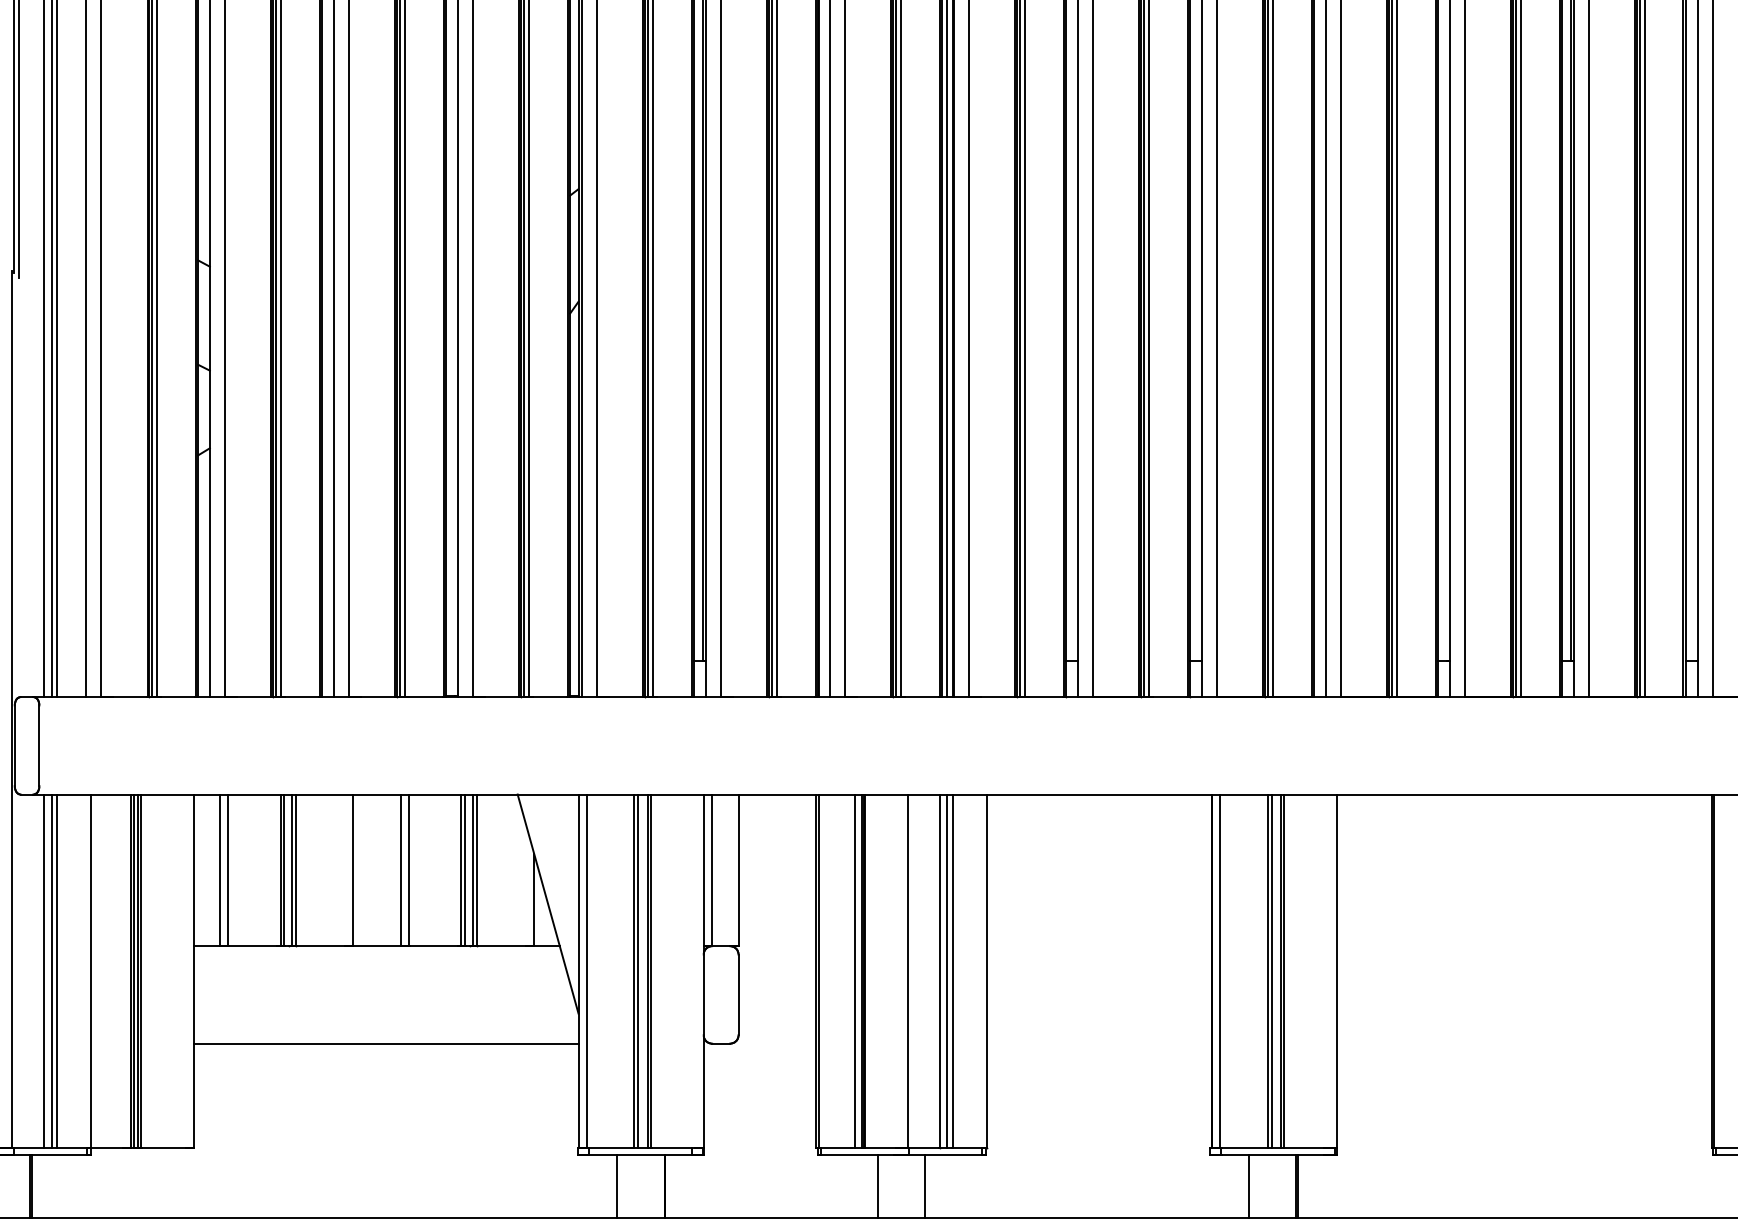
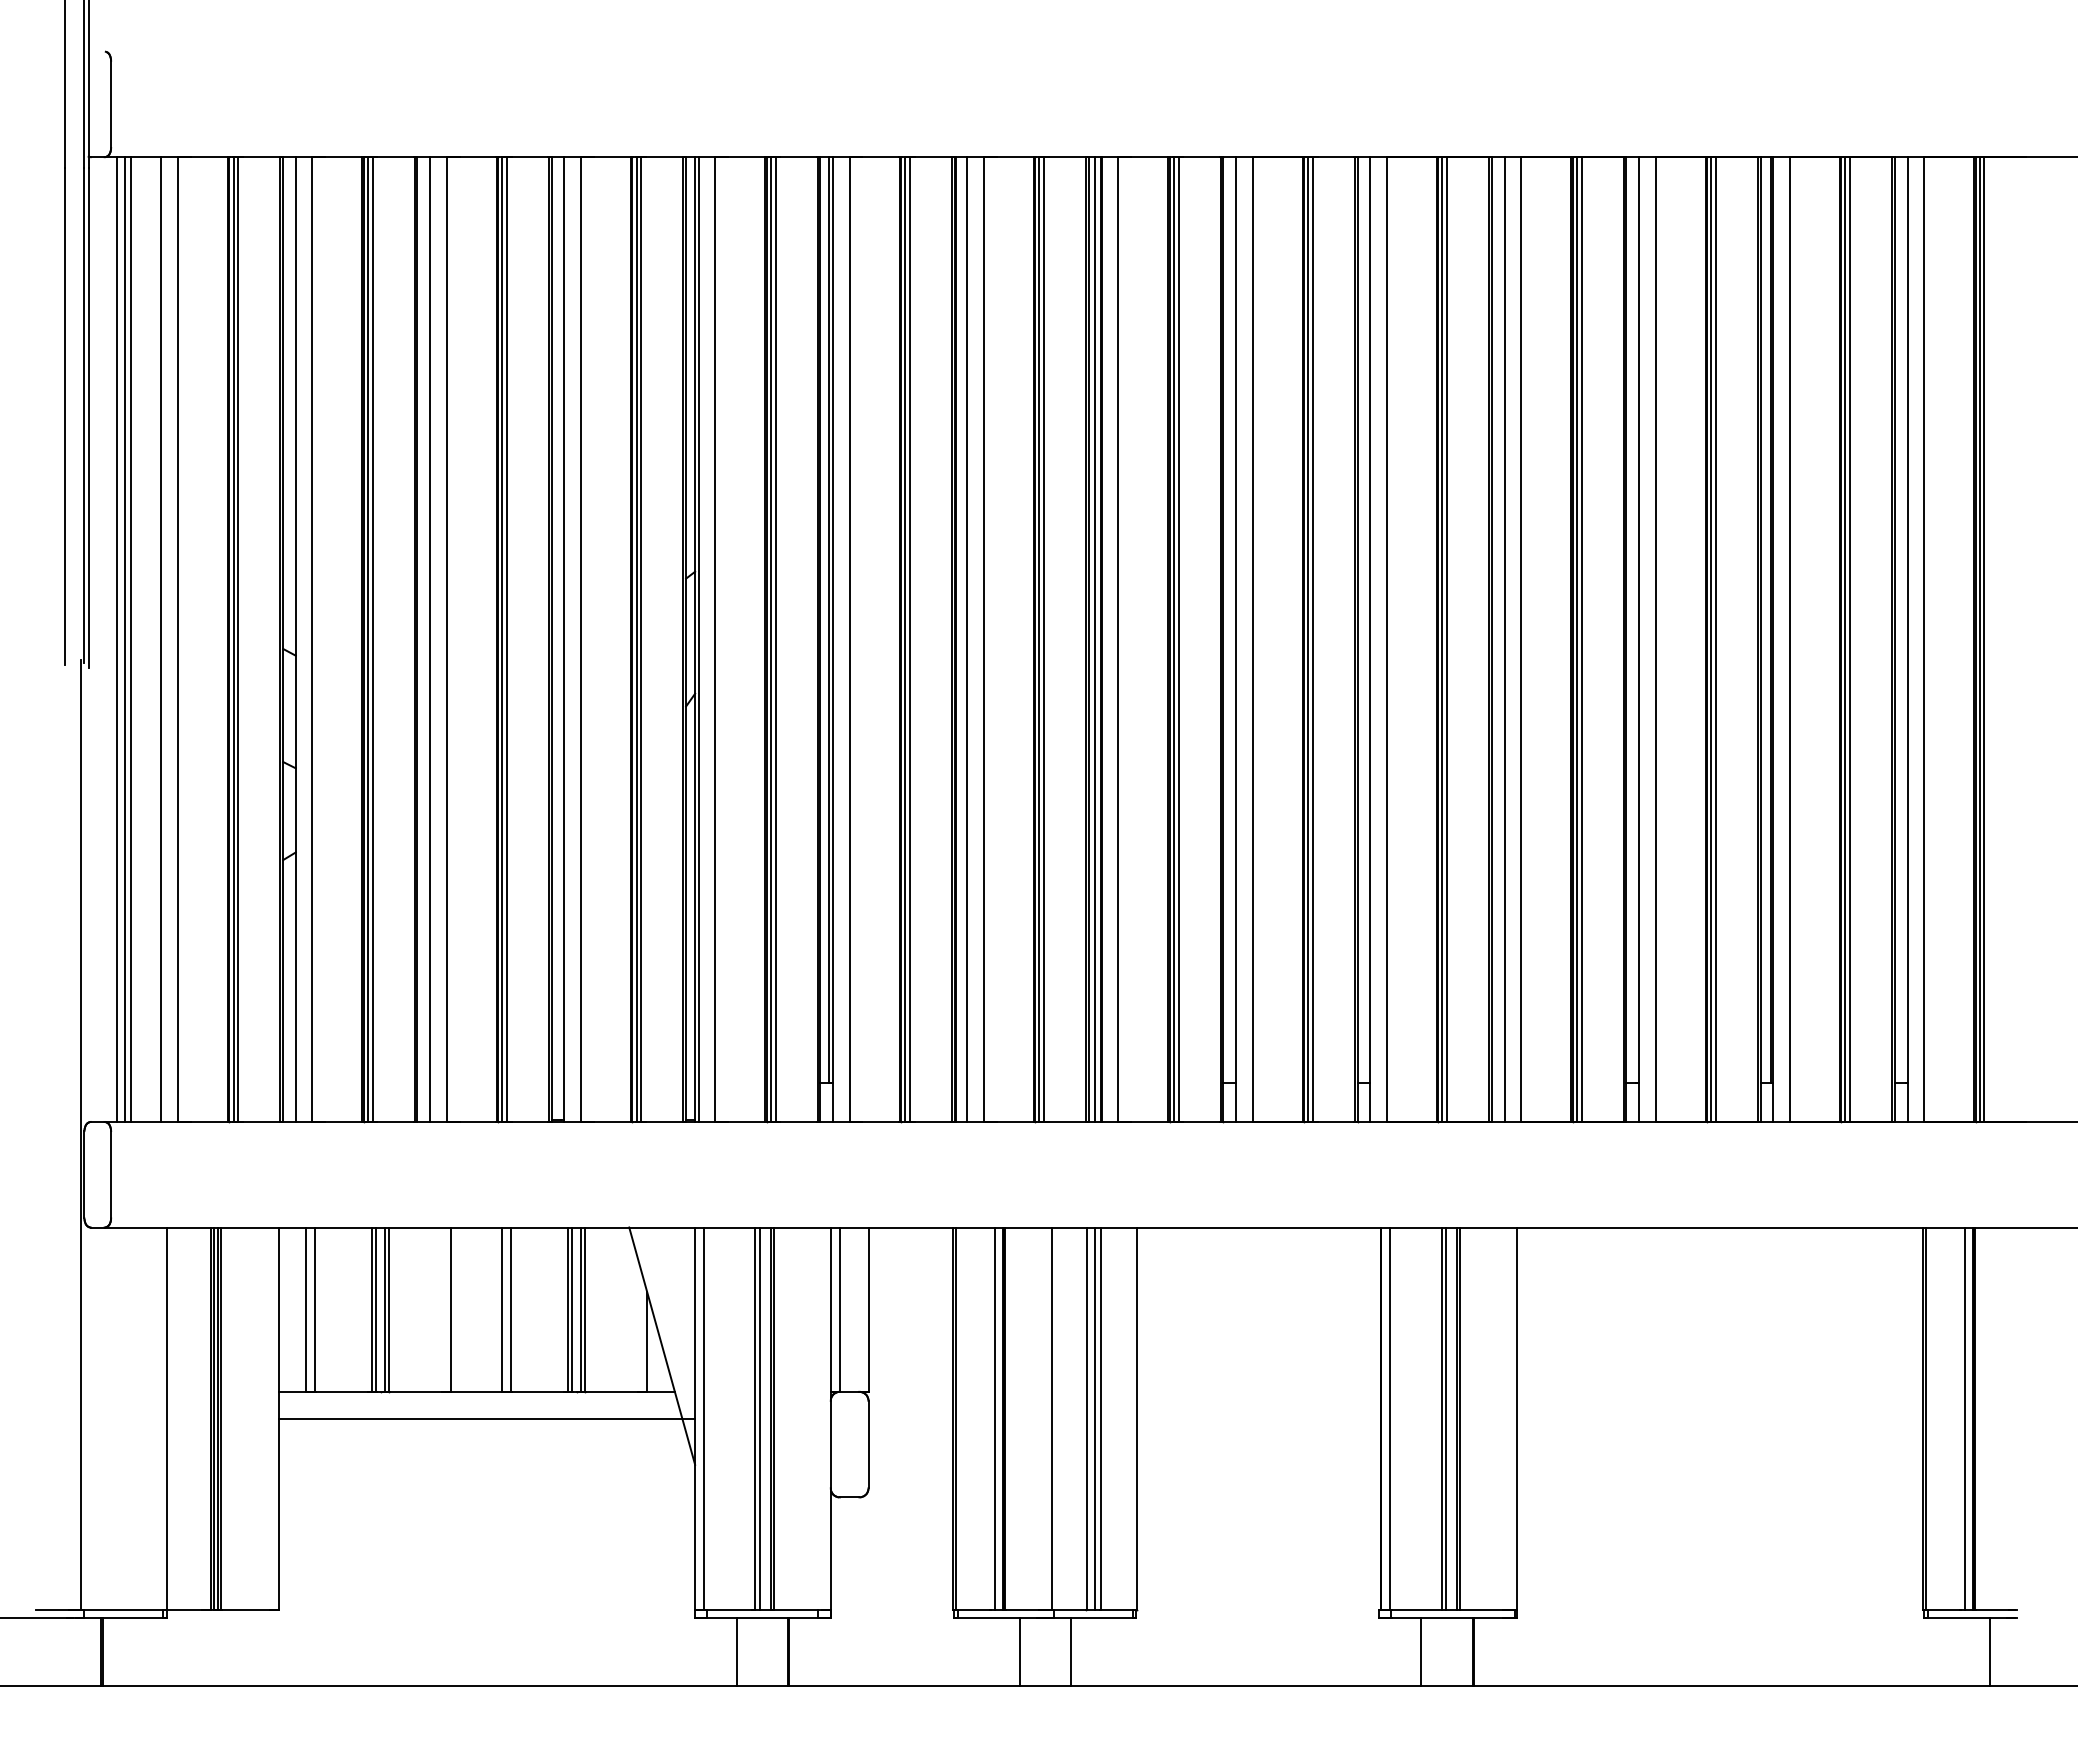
line: (44, 970) -> (116, 1418), removed
line: (51, 970) -> (124, 1418), removed
line: (57, 970) -> (130, 1418), removed
line: (385, 1043) -> (486, 1419), moved

